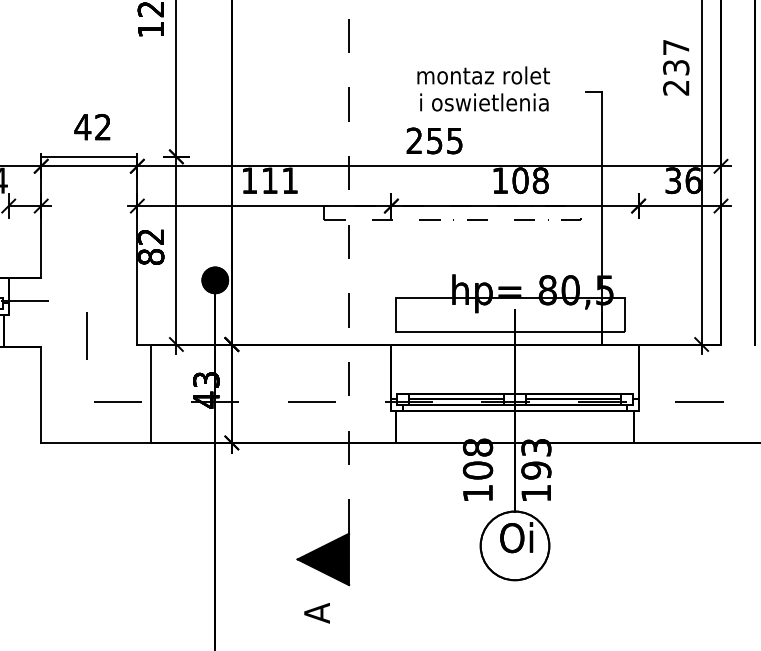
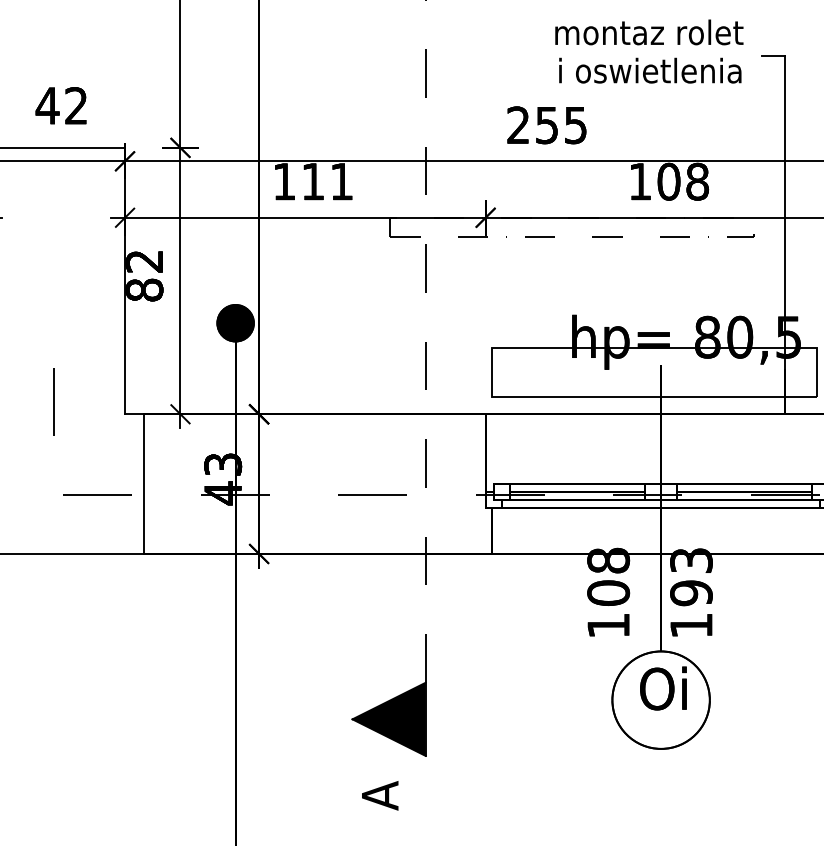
text: (483, 88) -> (649, 50), moved

